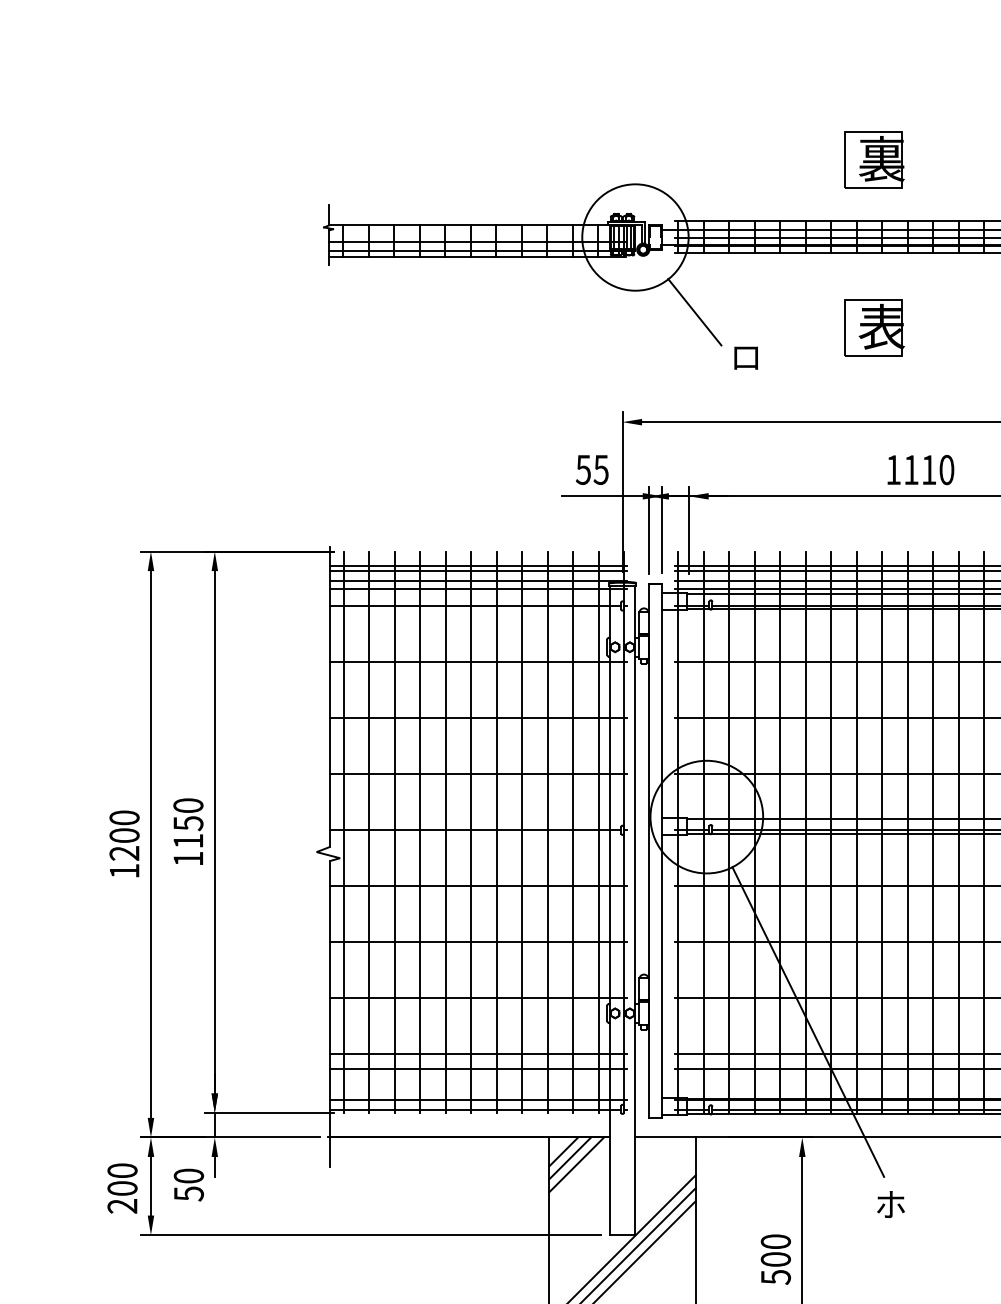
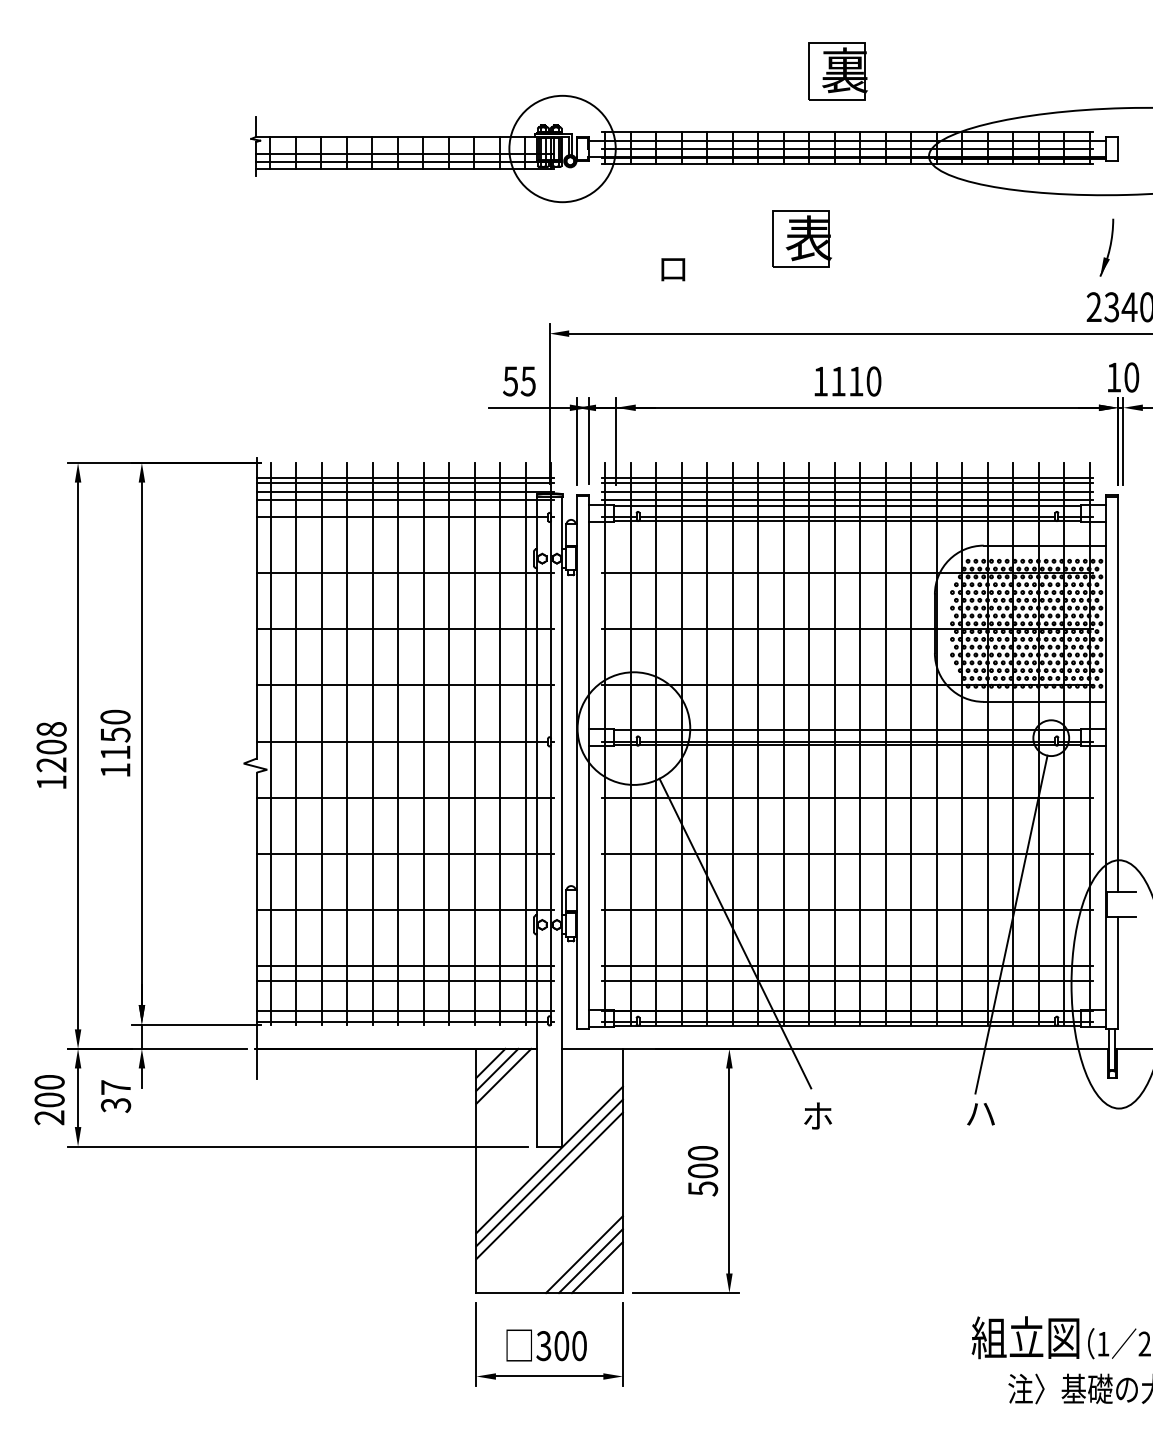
part: (874, 160) -> (837, 71), moved
line: (694, 312) -> (621, 223), removed
text: (124, 818) -> (51, 729), 1200 -> 1208
text: (188, 1185) -> (115, 1096), 50 -> 37

